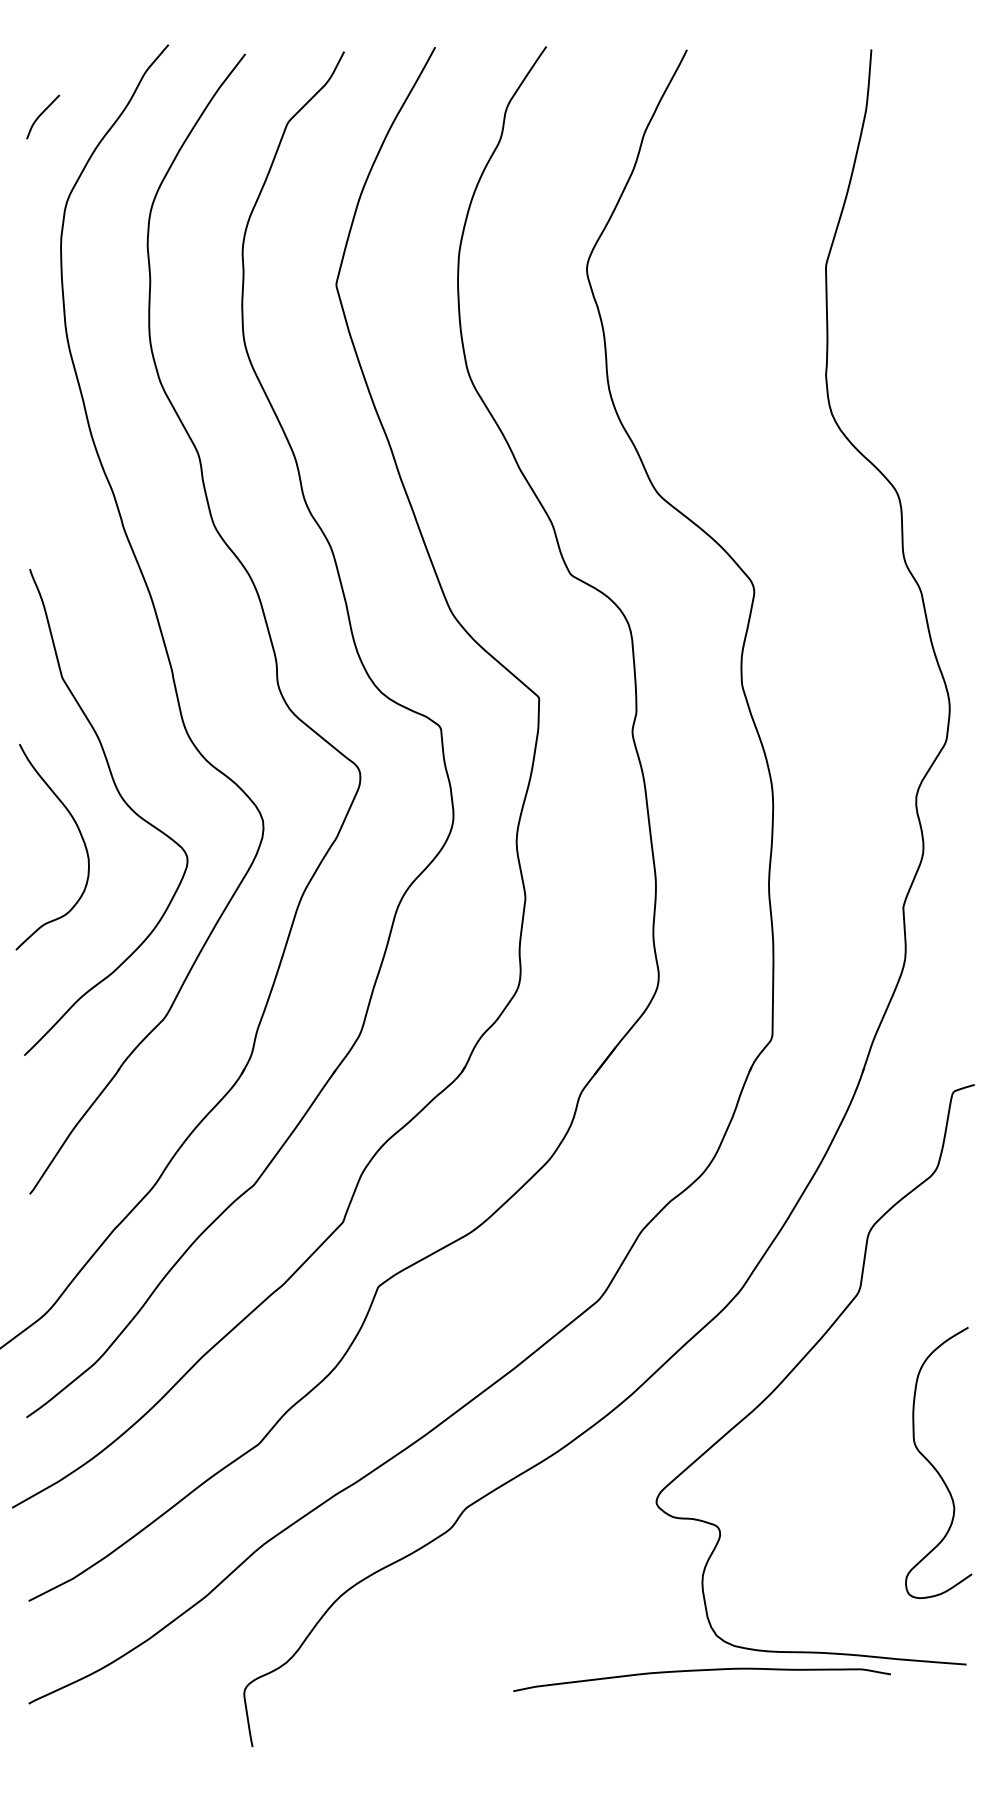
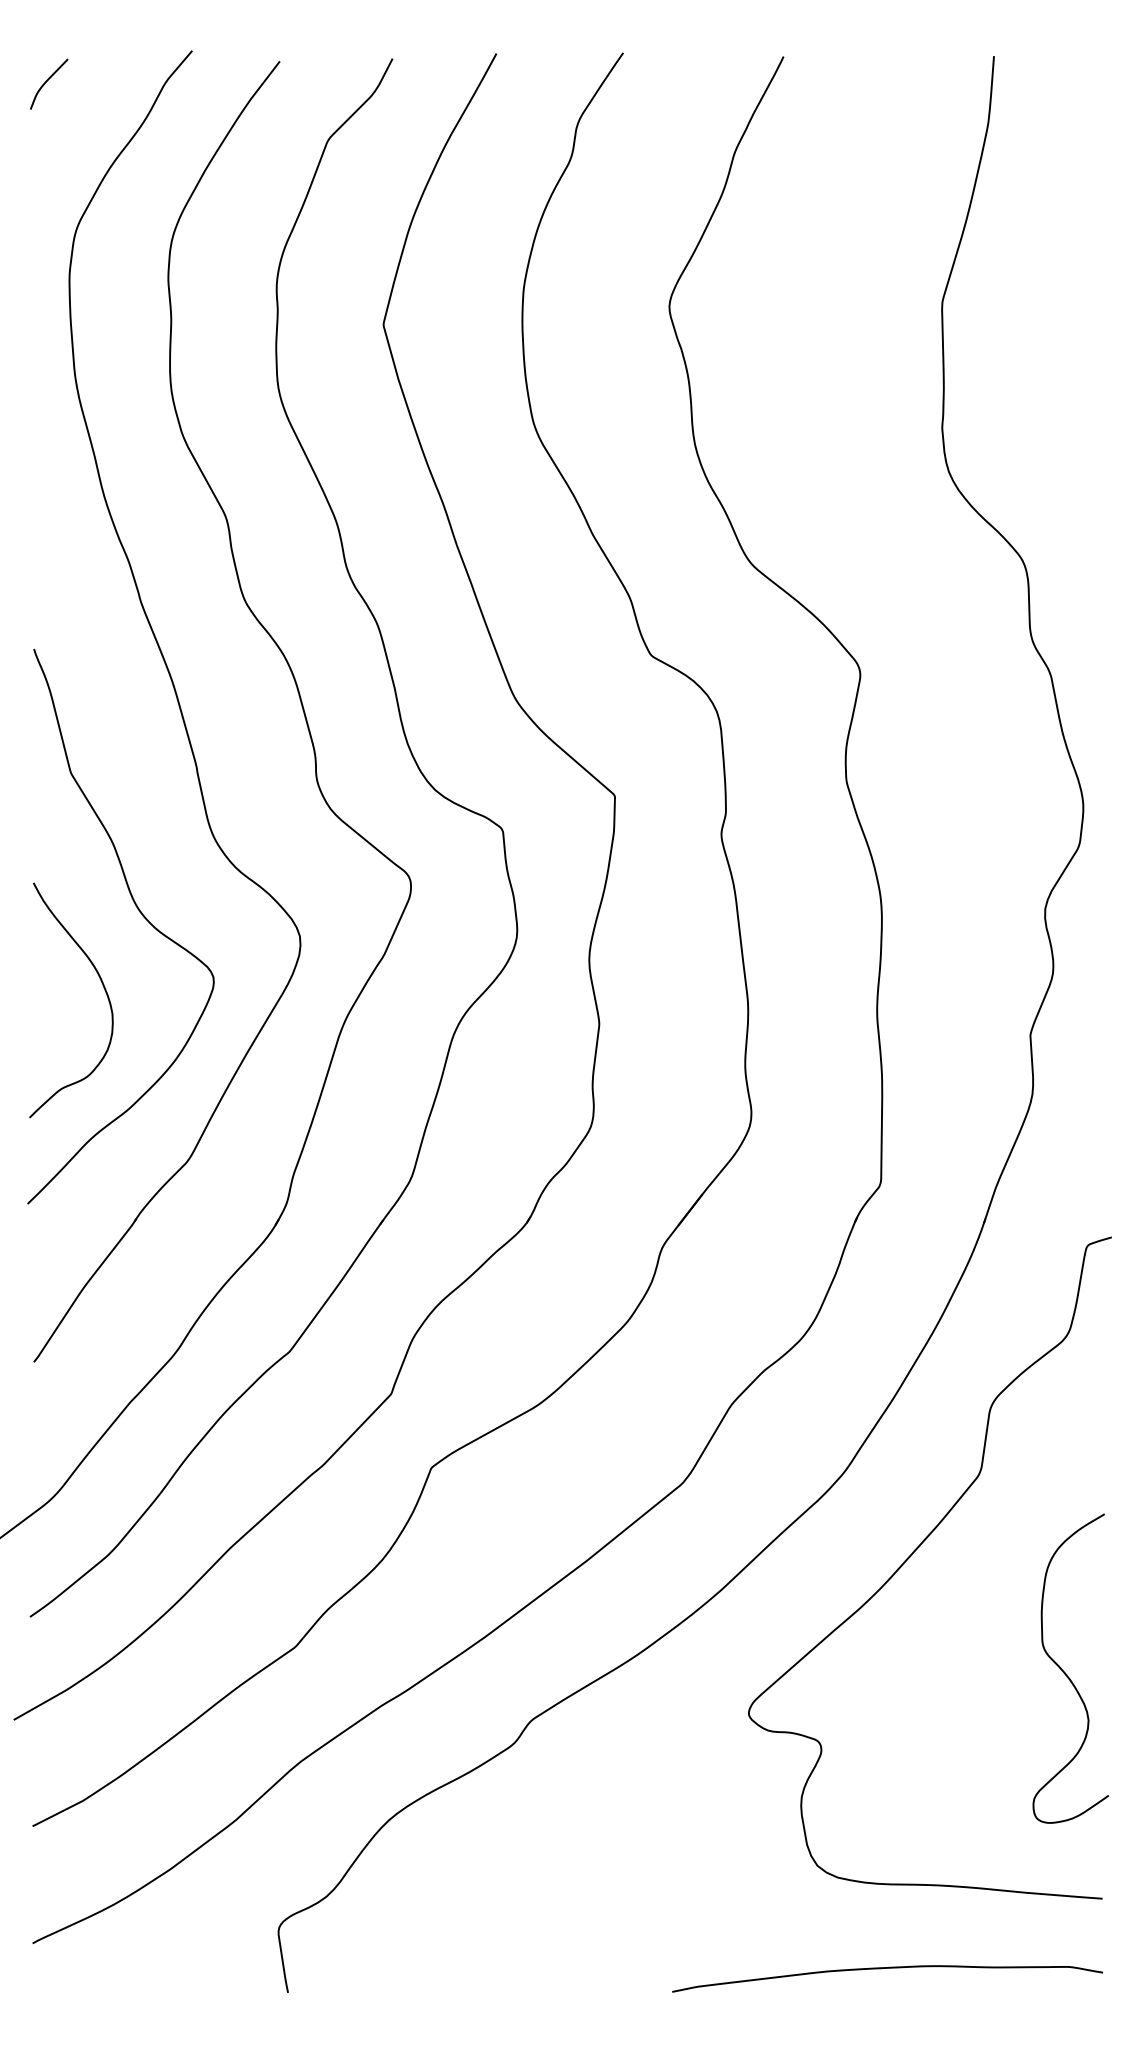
curve: (42, 114) -> (48, 81), moved
curve: (81, 838) -> (104, 990), moved
curve: (701, 1671) -> (886, 1969), moved

